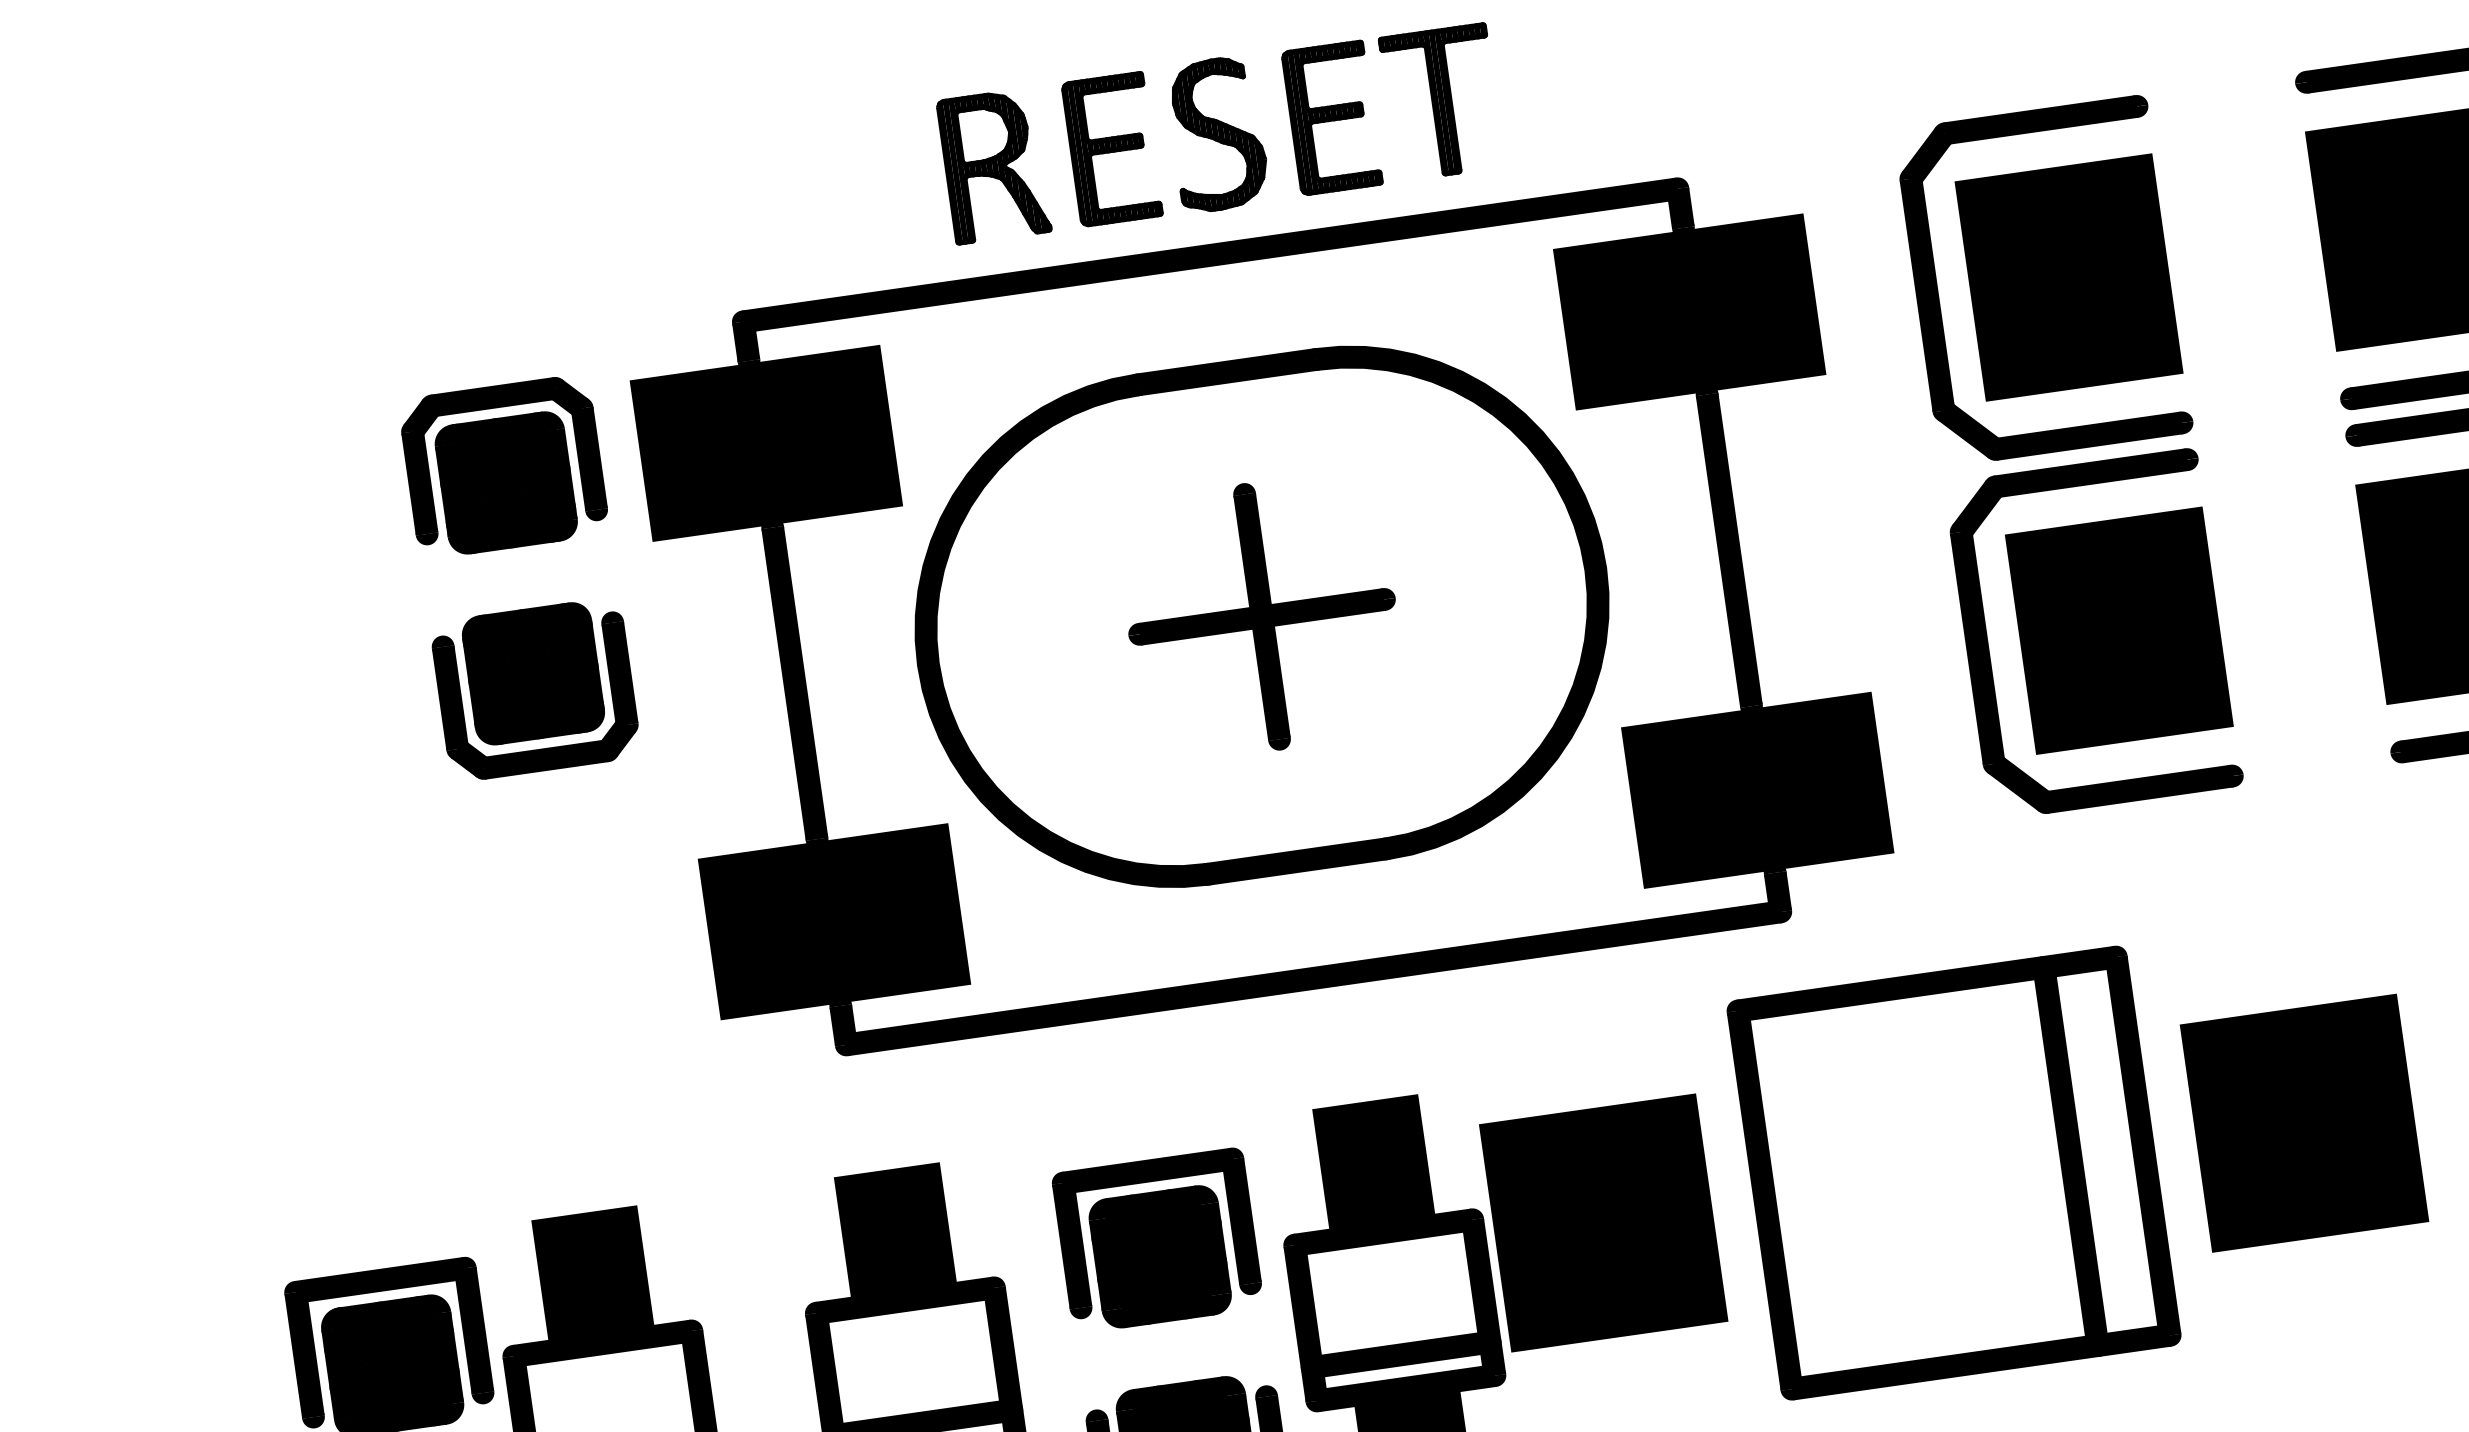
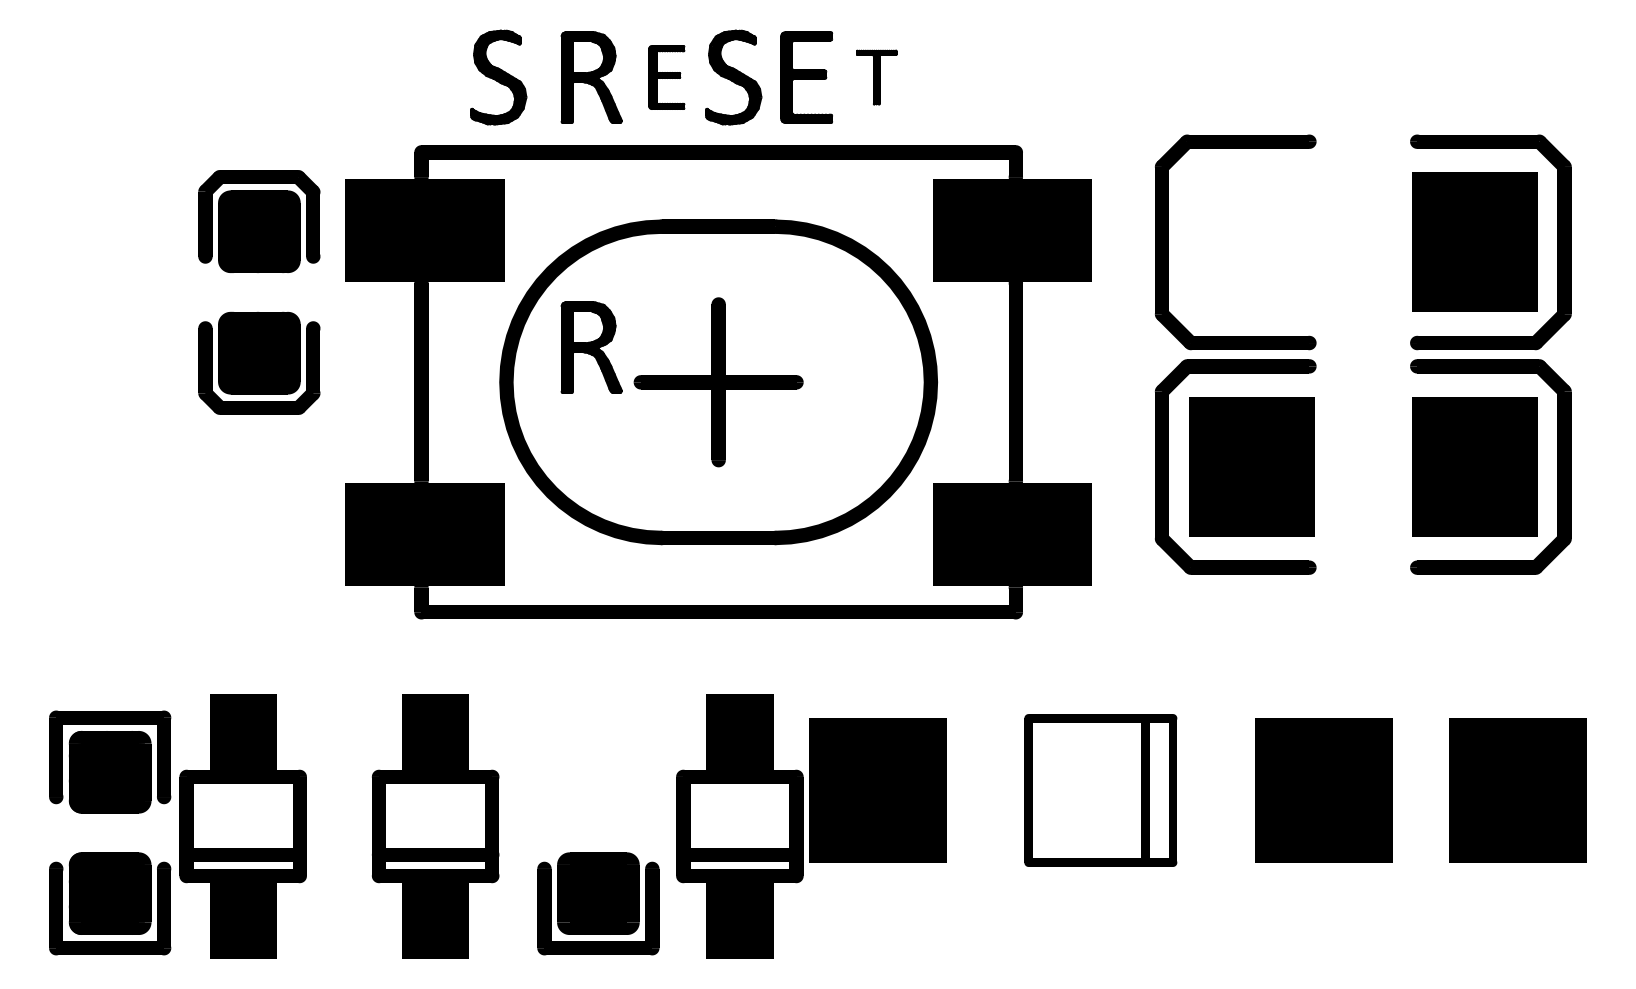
part: (1441, 102) -> (876, 77), size x0.6
part: (1111, 149) -> (666, 77), size x0.7
part: (847, 186) -> (498, 77), added
part: (2068, 276) -> (1251, 241), removed
part: (1054, 590) -> (591, 347), added
part: (1953, 1173) -> (1100, 790), size x0.6
part: (1157, 1239) -> (598, 761), removed

